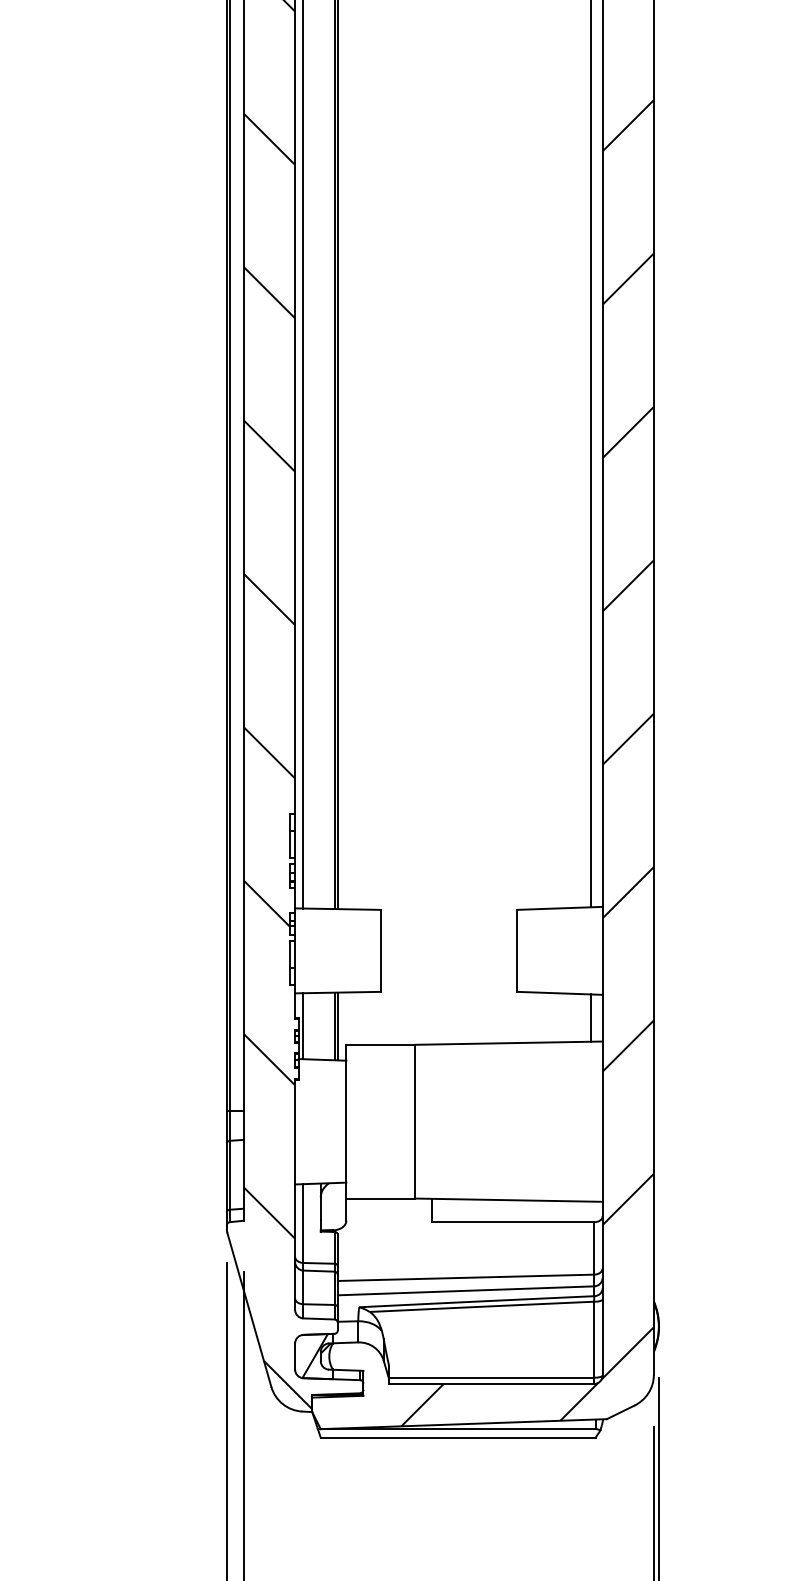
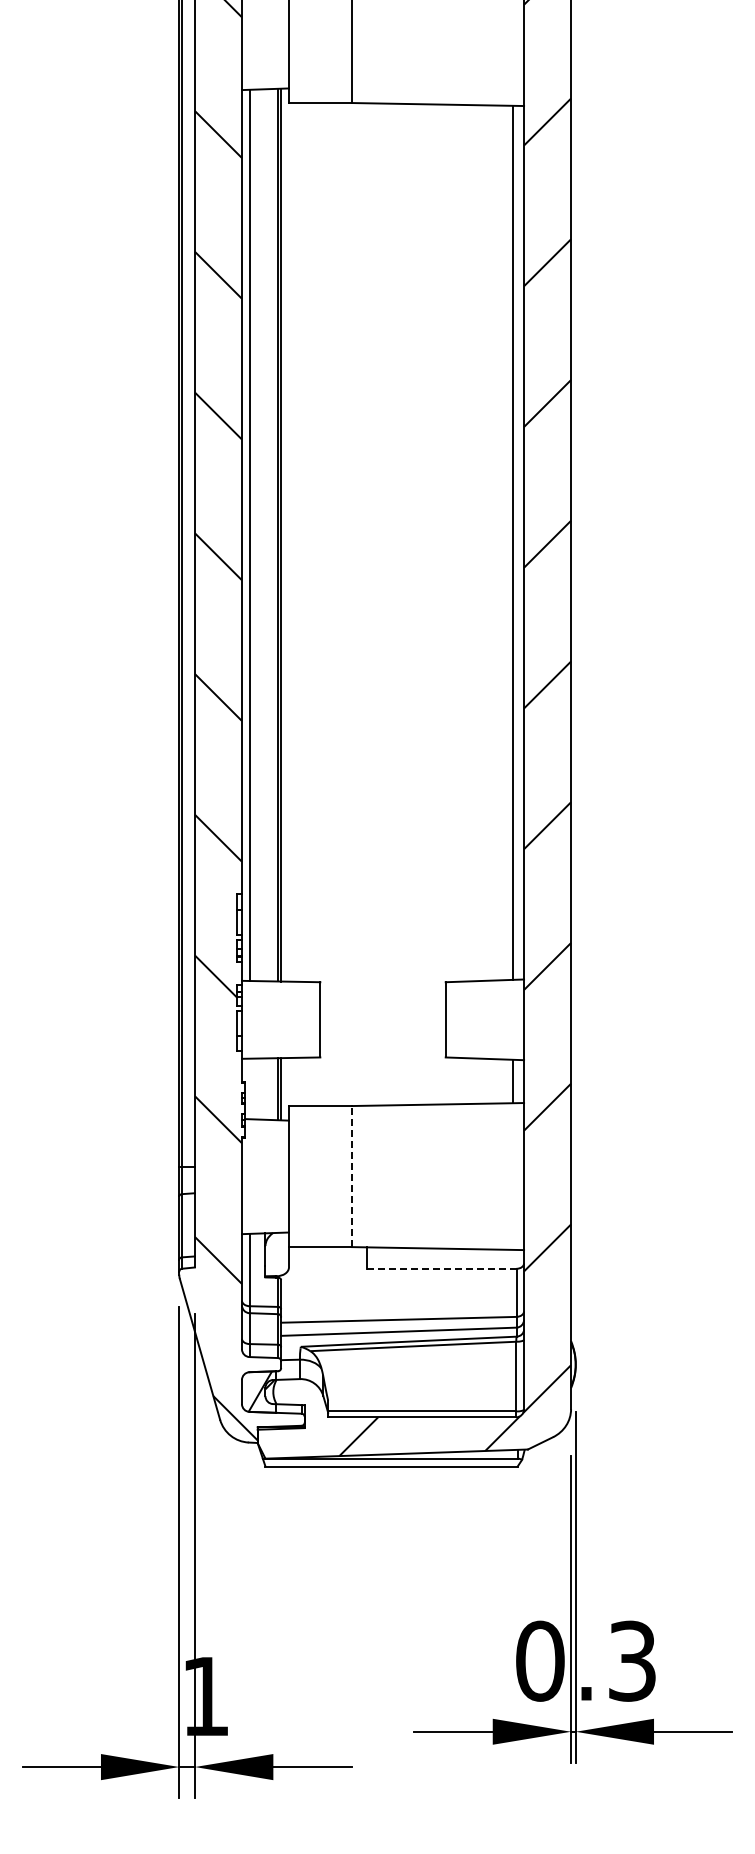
line: (303, 1025) -> (249, 1088), removed
line: (414, 1121) -> (351, 1176), solid -> dashed
line: (512, 1221) -> (441, 1268), solid -> dashed

